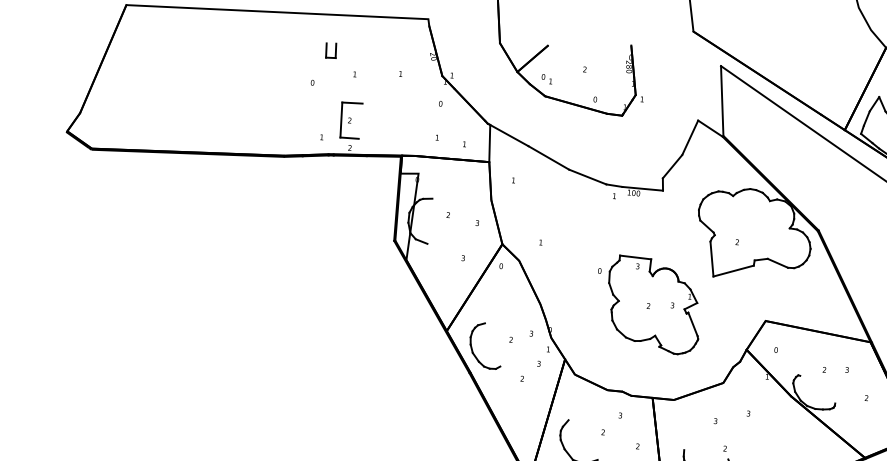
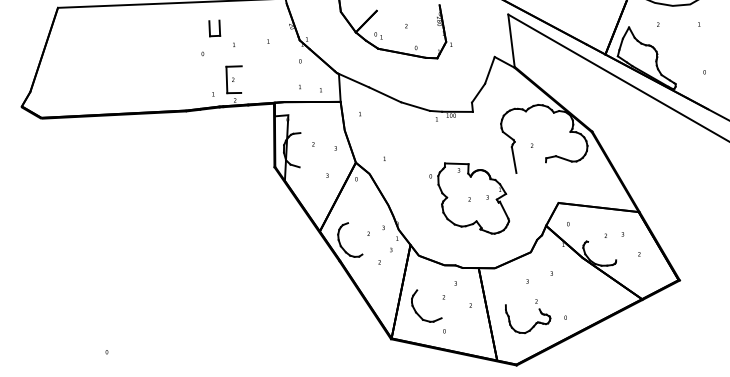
part: (330, 50) -> (214, 28), size x1.4
line: (732, 270) -> (530, 167), removed

